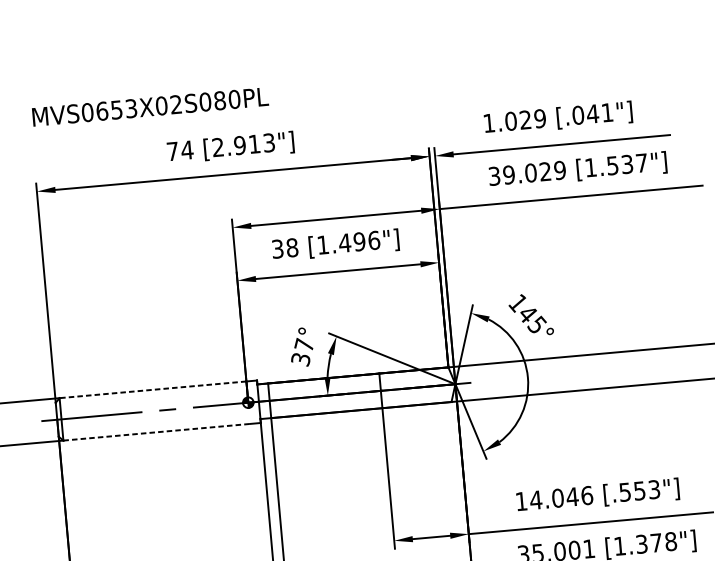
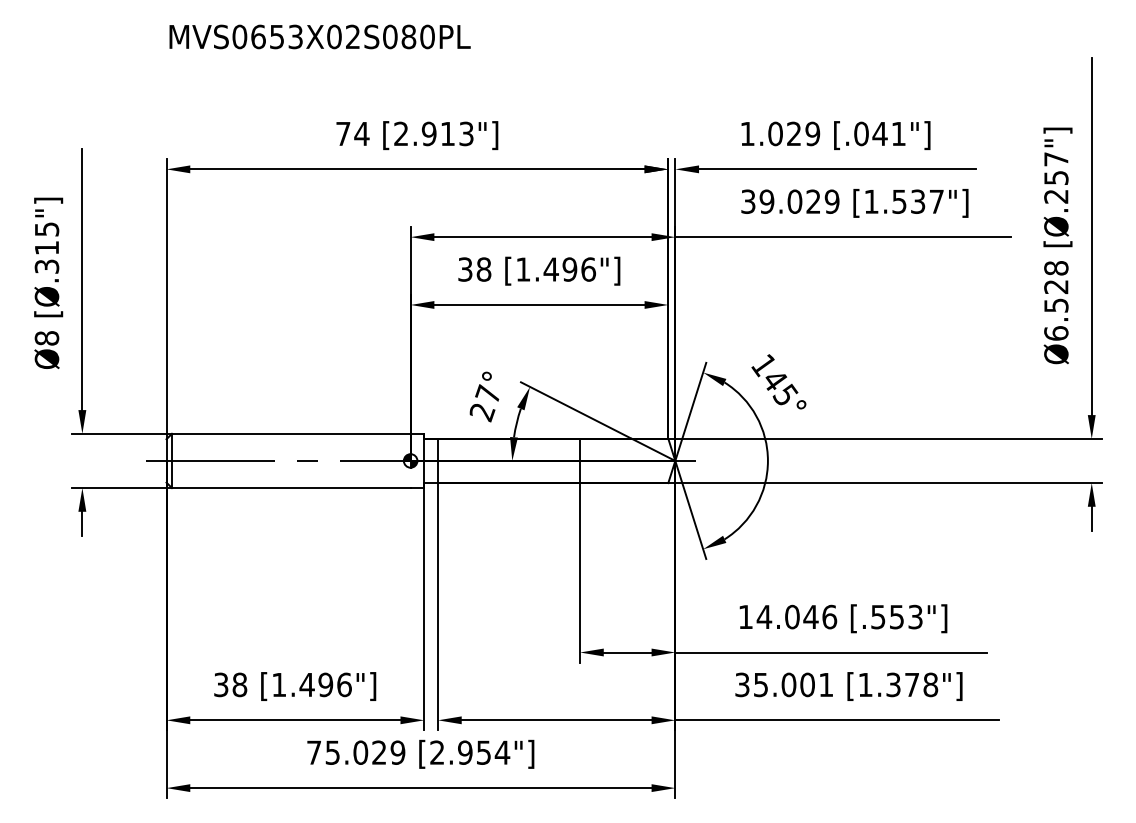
text: (149, 106) -> (319, 36), moved
text: (301, 359) -> (482, 412), 37° -> 27°
line: (152, 389) -> (290, 433), dashed -> solid
line: (156, 432) -> (291, 488), dashed -> solid

